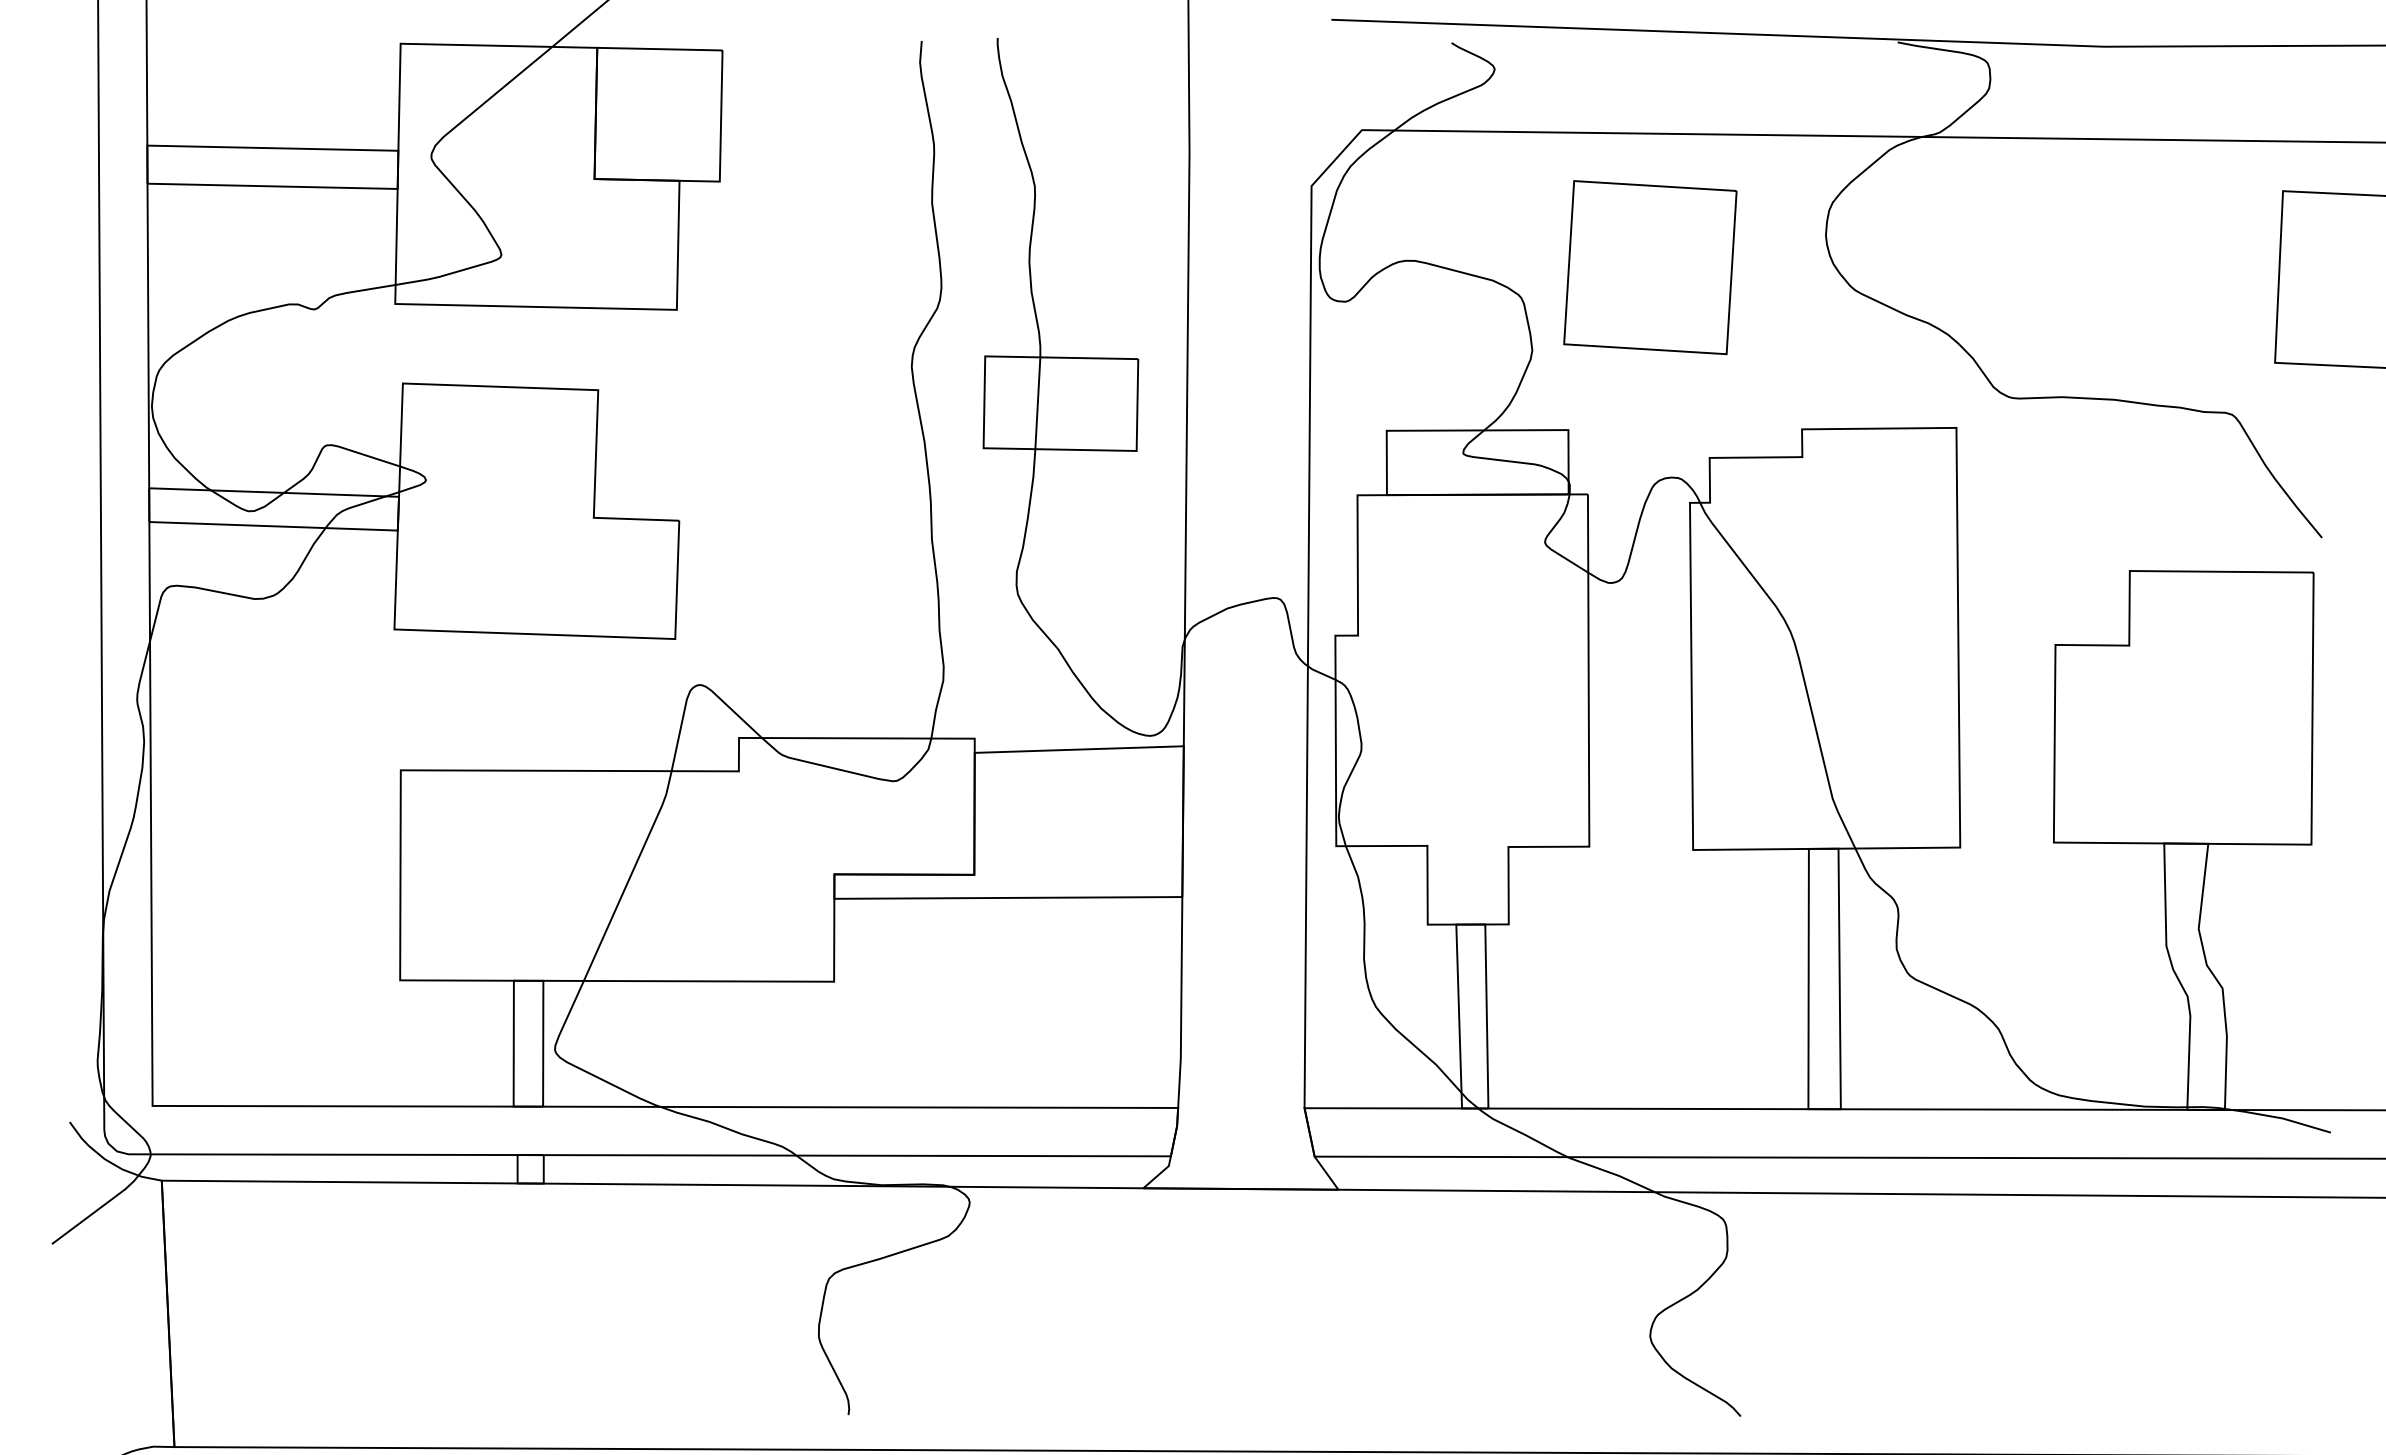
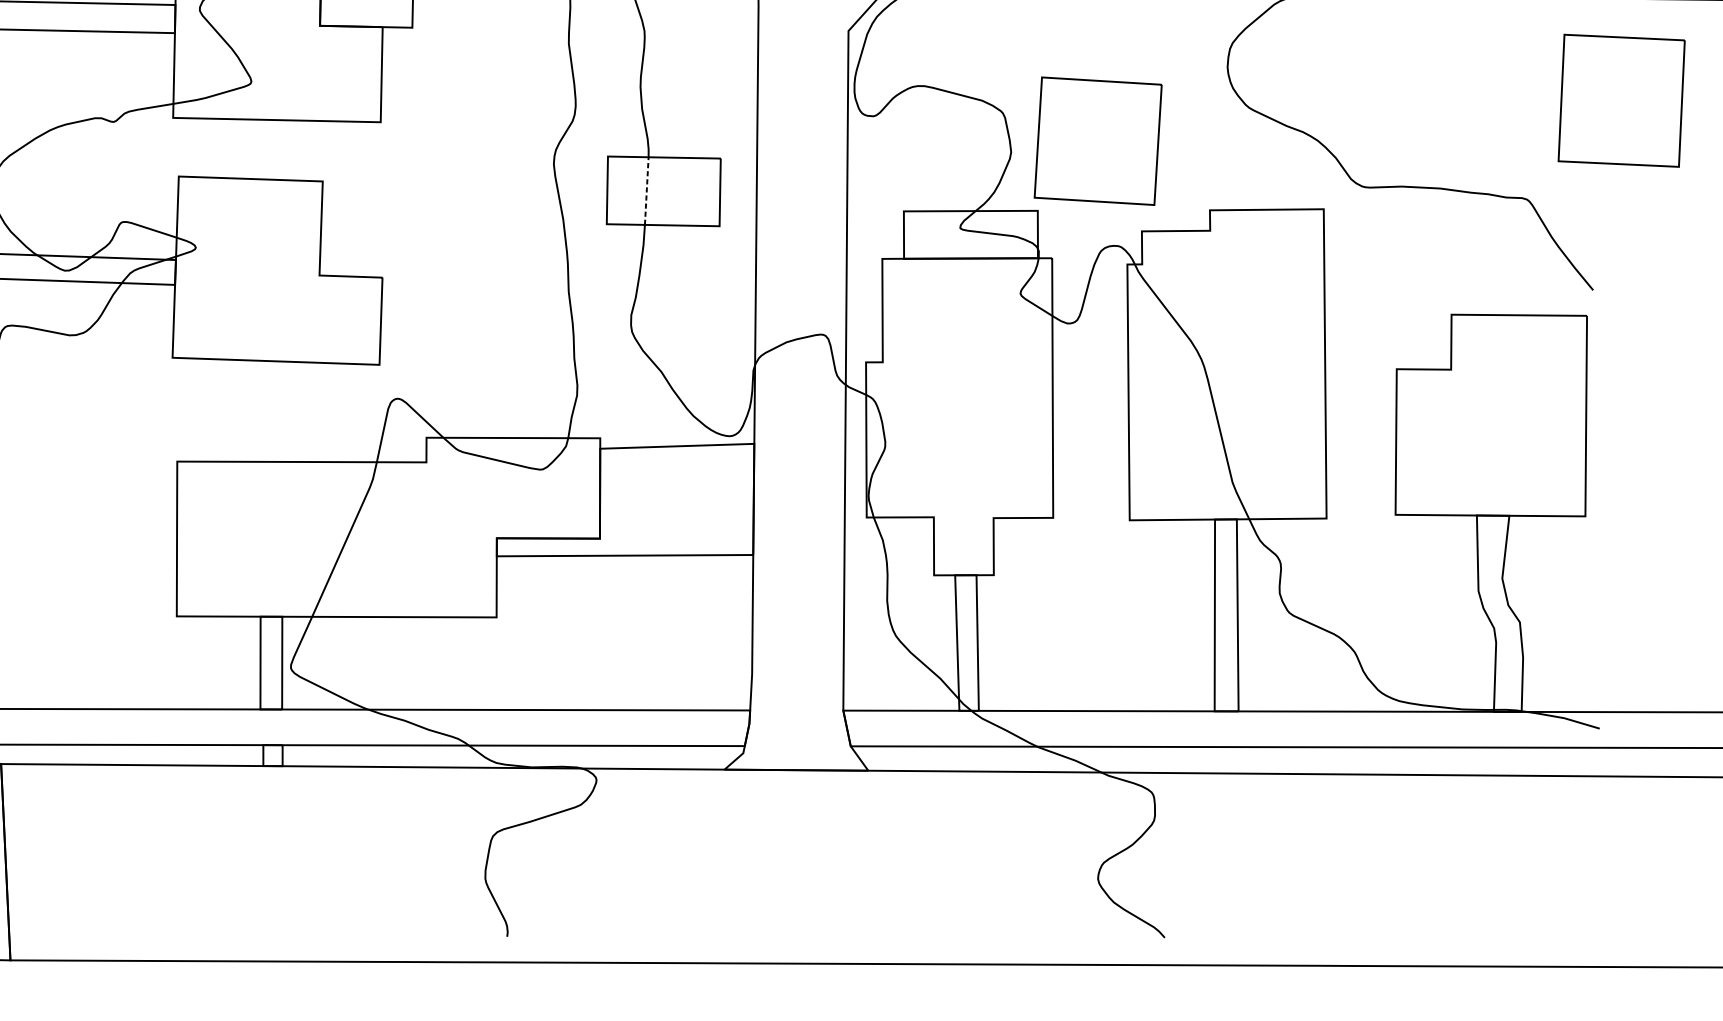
part: (1650, 267) -> (1098, 141), moved
line: (1037, 403) -> (646, 191), solid -> dashed

